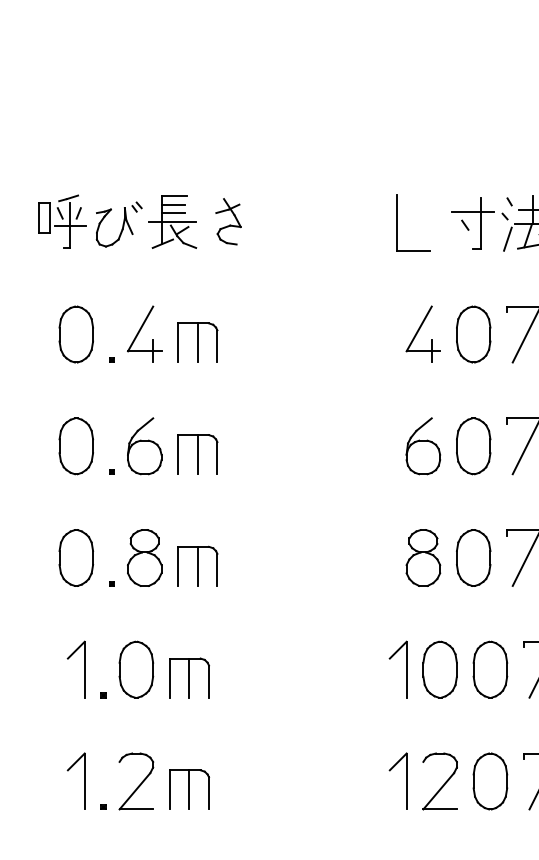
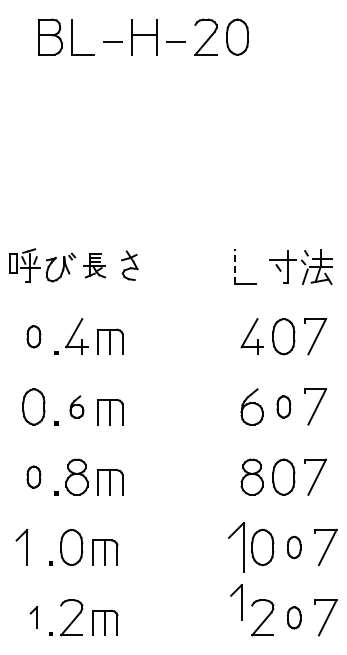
part: (172, 221) -> (94, 265), size x0.7
line: (396, 222) -> (235, 266), solid -> dashed
part: (75, 334) -> (33, 336), size x0.6
part: (144, 445) -> (76, 406), size x0.6
part: (473, 445) -> (283, 406), size x0.6
part: (75, 556) -> (33, 476), size x0.6
part: (75, 668) -> (21, 546), moved
part: (398, 668) -> (236, 546), size x1.4
part: (489, 669) -> (293, 547), size x0.6
part: (75, 781) -> (33, 617), size x0.6
part: (398, 781) -> (236, 602), moved
part: (489, 781) -> (293, 617), size x0.6

